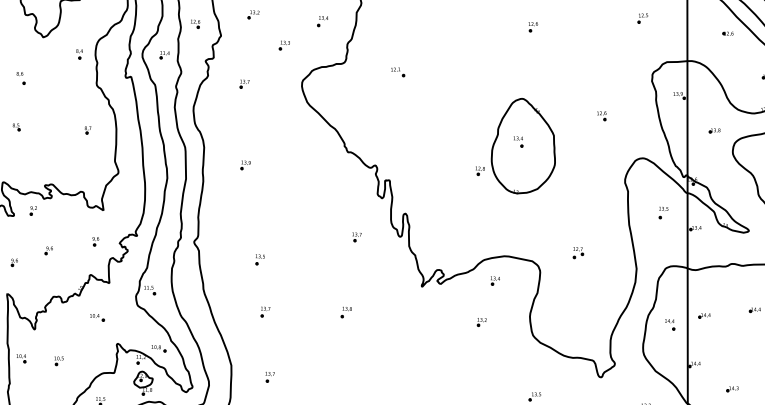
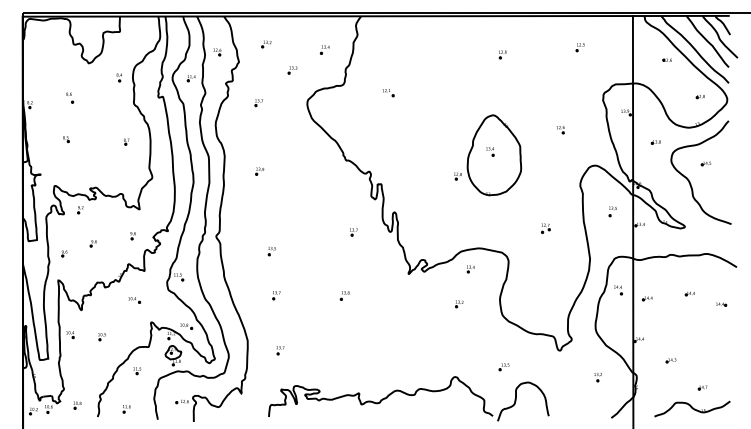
part: (641, 18) -> (579, 47), moved
part: (577, 252) -> (545, 228), moved
part: (670, 325) -> (618, 290), moved

